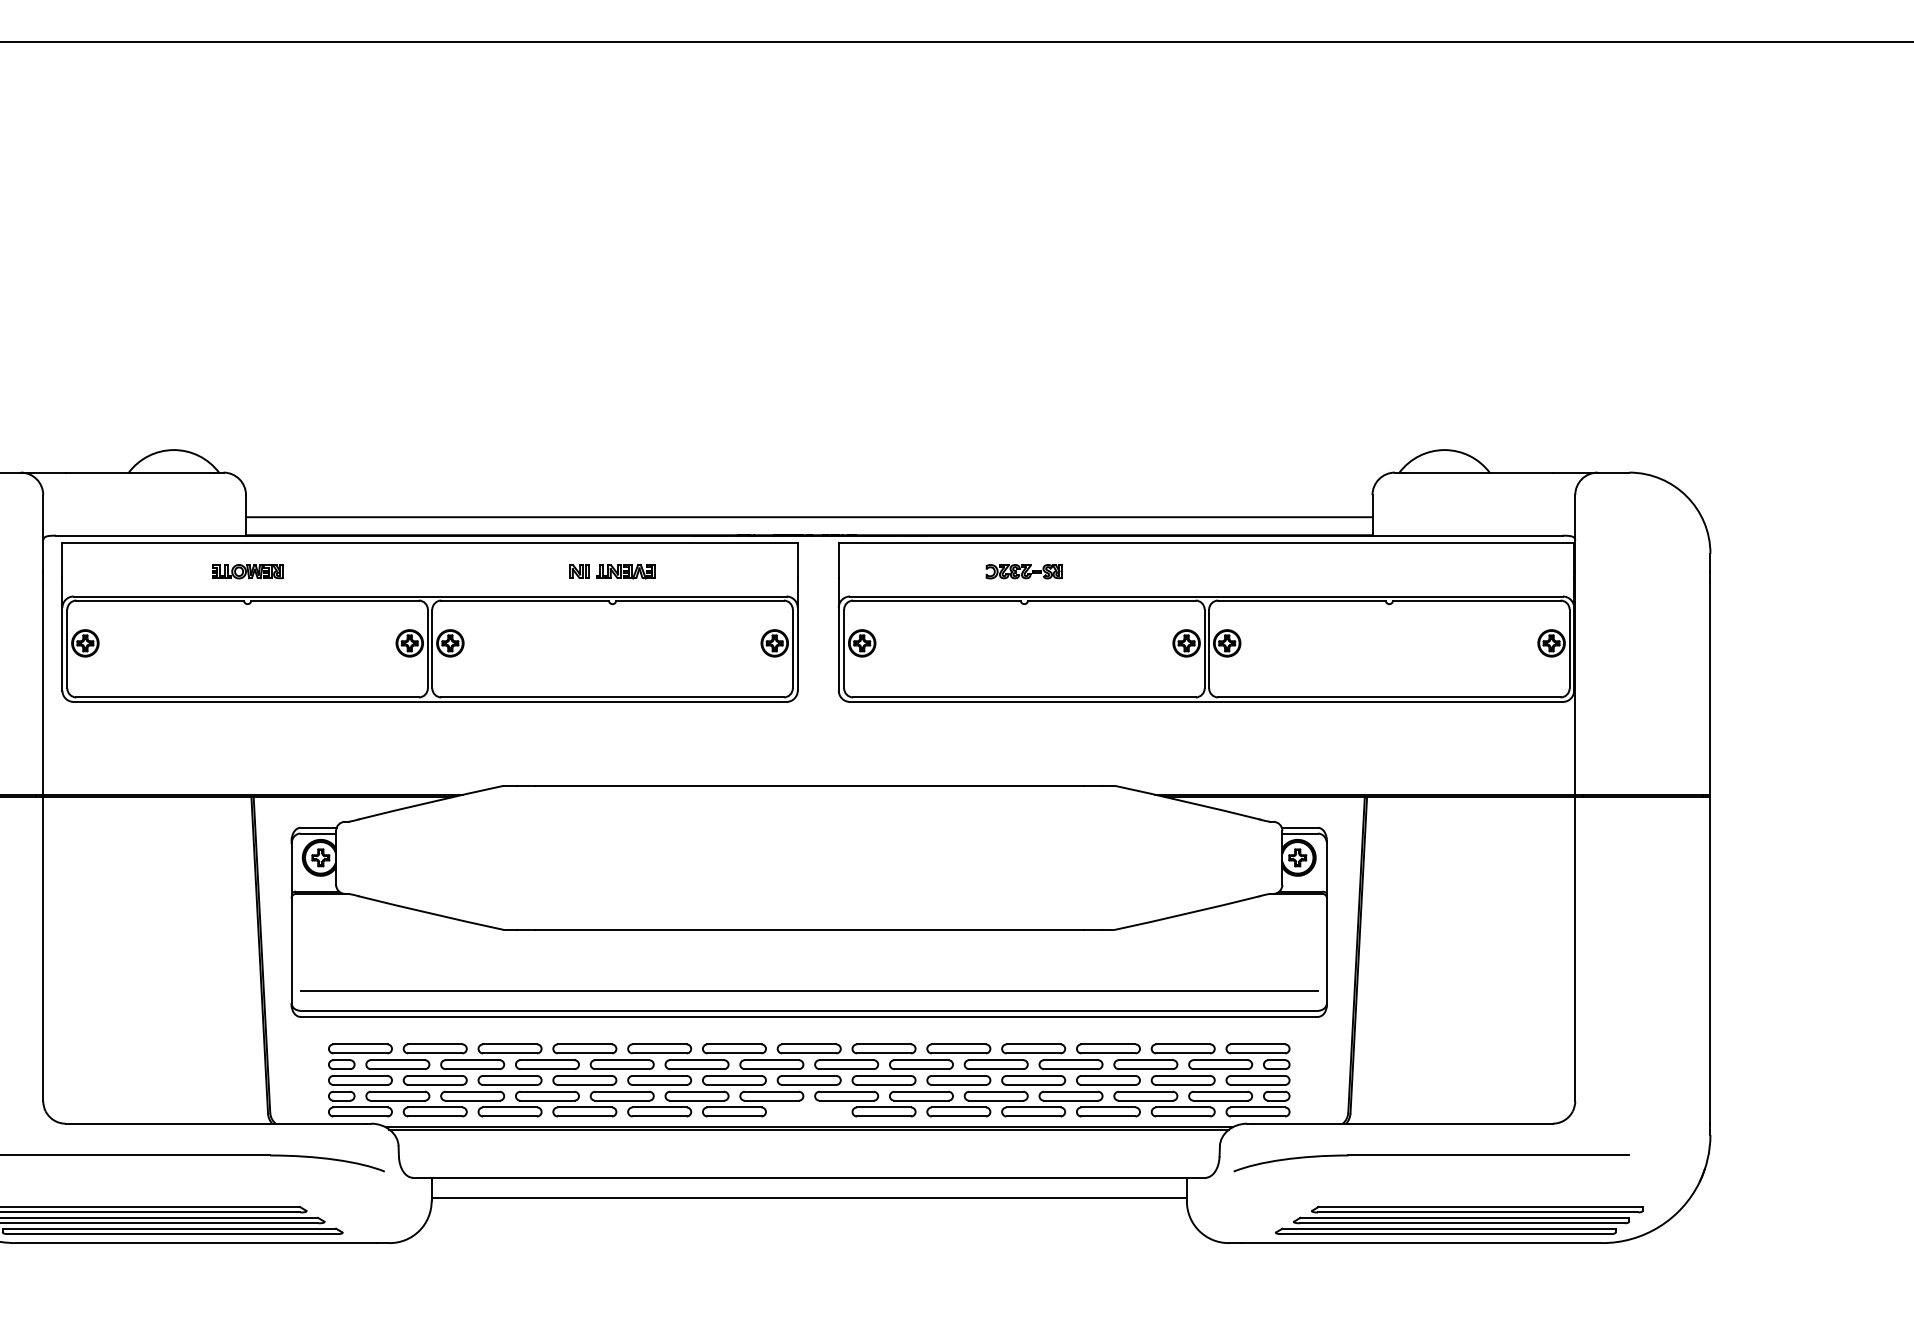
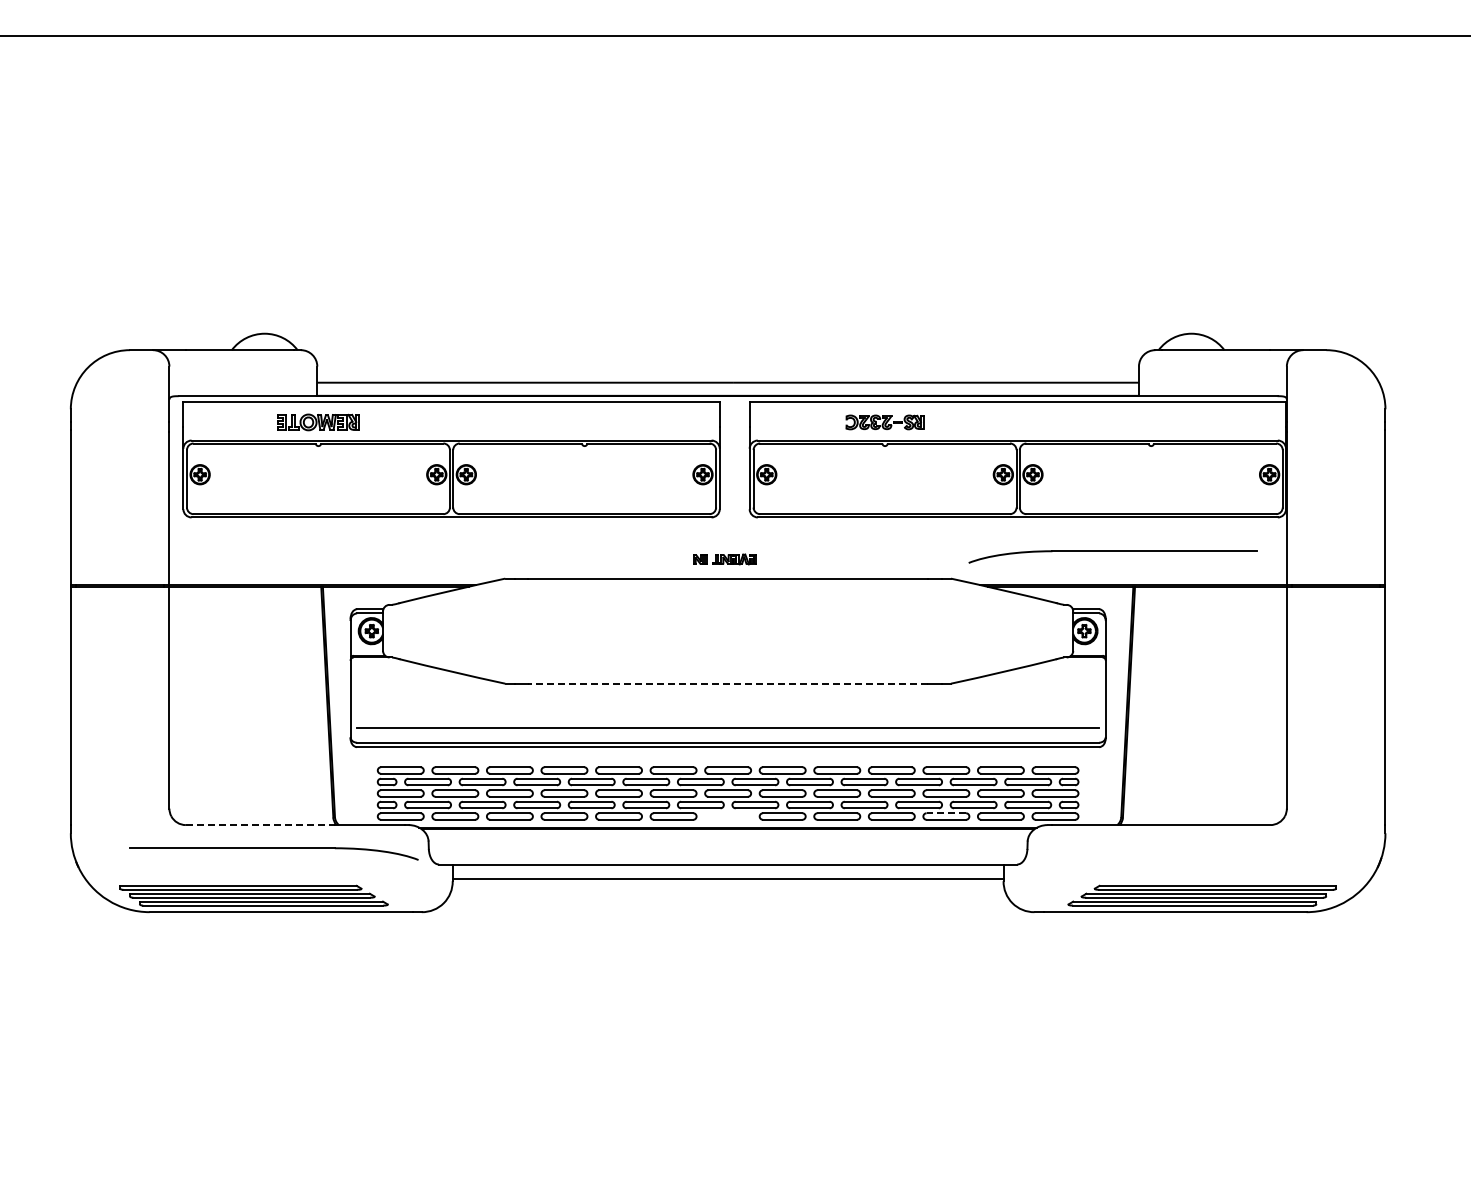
part: (247, 571) -> (318, 422), size x1.6
part: (612, 571) -> (724, 559), moved
part: (1023, 571) -> (884, 422), size x1.4
line: (808, 929) -> (727, 683), solid -> dashed
line: (1108, 1107) -> (946, 813), solid -> dashed
line: (168, 1124) -> (260, 825), solid -> dashed
part: (1430, 1162) -> (1112, 556), moved

